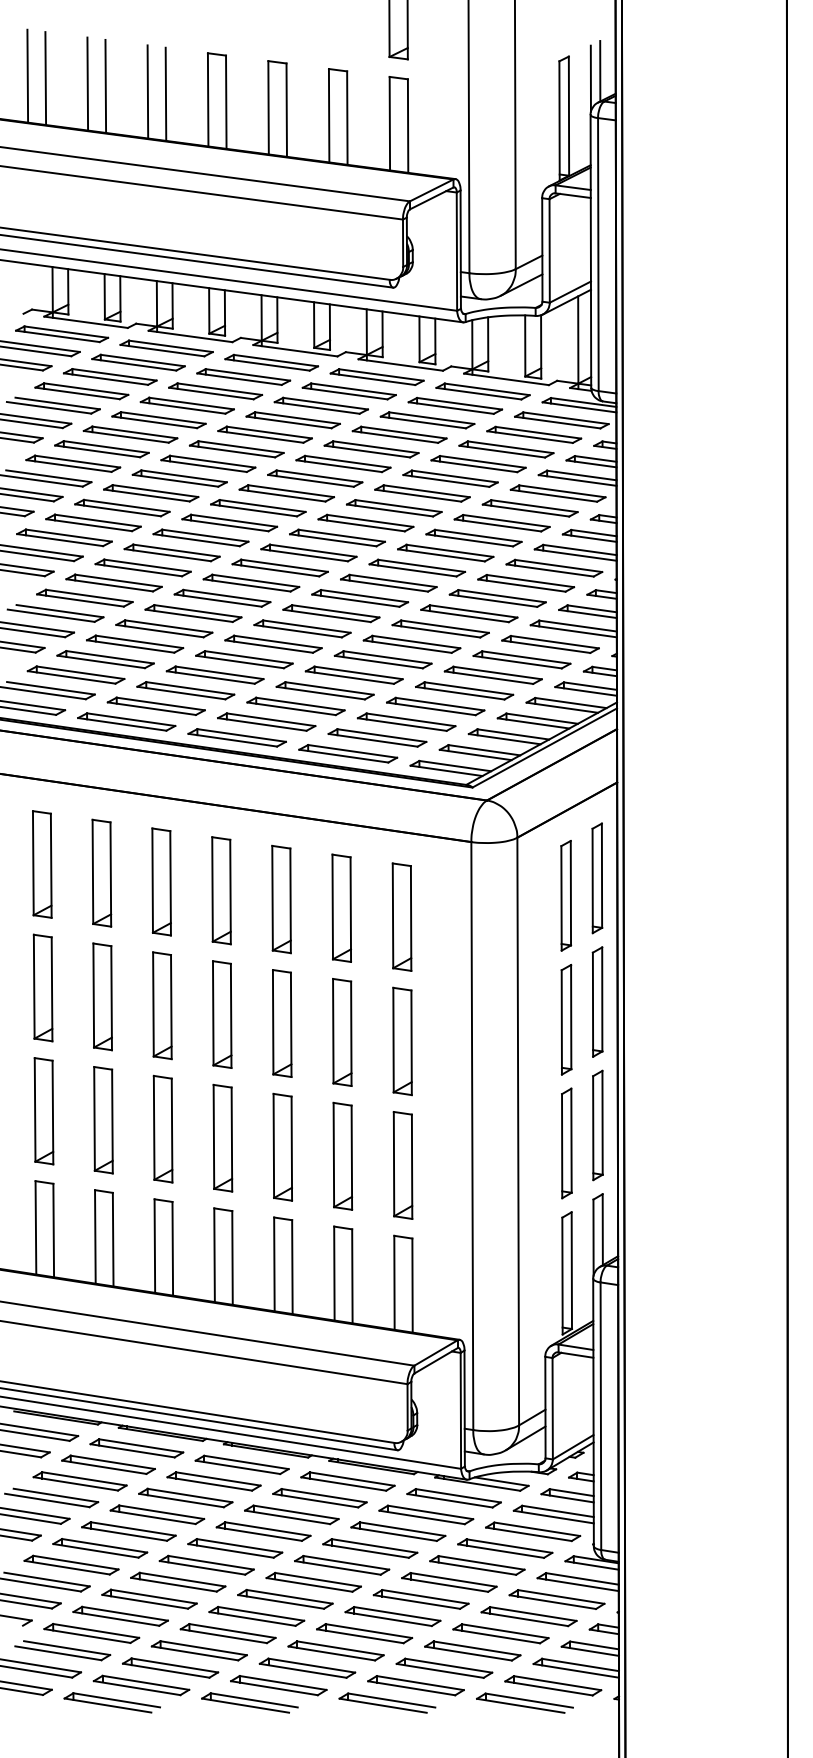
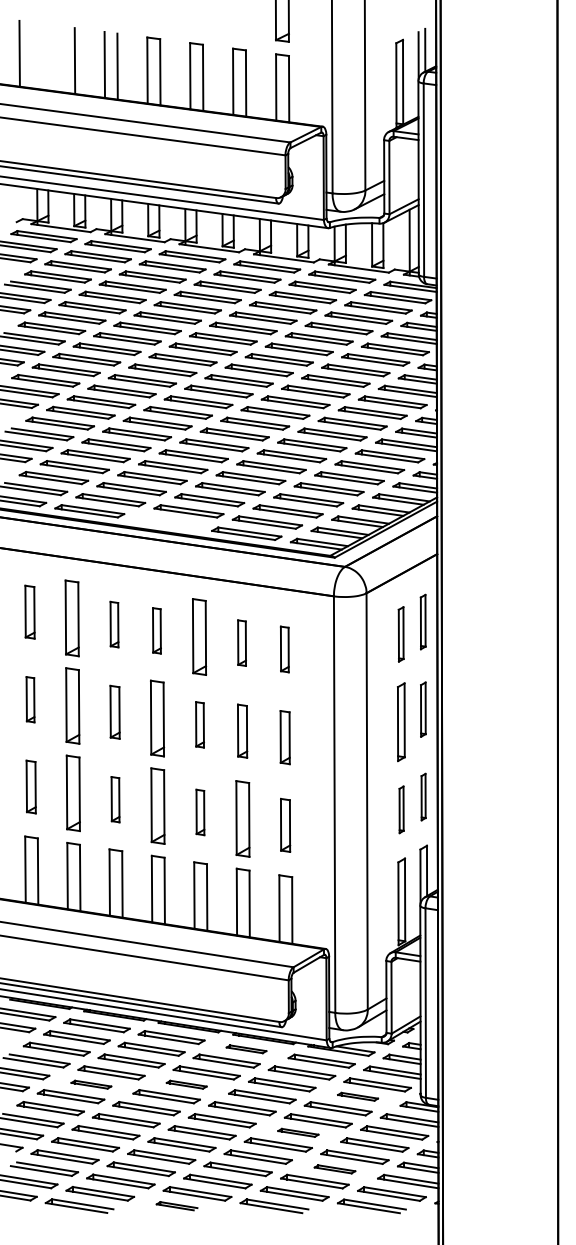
line: (45, 78) -> (32, 55), removed
line: (87, 83) -> (62, 58), removed
part: (236, 737) -> (167, 522), removed
part: (42, 864) -> (30, 612), size x0.7
part: (597, 878) -> (423, 622), size x0.7
part: (161, 881) -> (114, 624), size x0.6
part: (221, 890) -> (156, 630), size x0.6
part: (566, 895) -> (401, 634), size x0.7
part: (341, 907) -> (241, 642), size x0.6
part: (401, 916) -> (284, 649), size x0.6
part: (42, 987) -> (30, 699), size x0.6
part: (597, 1001) -> (423, 709), size x0.7
part: (162, 1005) -> (115, 712), size x0.7
part: (282, 1023) -> (200, 724), size x0.6
part: (342, 1032) -> (242, 731), size x0.7
part: (402, 1041) -> (285, 737), size x0.7
part: (43, 1111) -> (30, 787), size x0.7
part: (597, 1125) -> (423, 797), size x0.6
part: (162, 1128) -> (115, 799), size x0.6
part: (566, 1143) -> (401, 809), size x0.6
part: (282, 1146) -> (200, 811), size x0.6
part: (402, 1165) -> (285, 825), size x0.7
part: (347, 1481) -> (246, 1049), size x0.6
part: (128, 1531) -> (91, 1084), size x0.6
part: (263, 1531) -> (186, 1084), size x0.6
part: (505, 1548) -> (358, 1096), size x0.6
part: (420, 1599) -> (297, 1132), size x0.6
part: (472, 1650) -> (334, 1169), size x0.6
part: (249, 1702) -> (176, 1205), size x0.6

